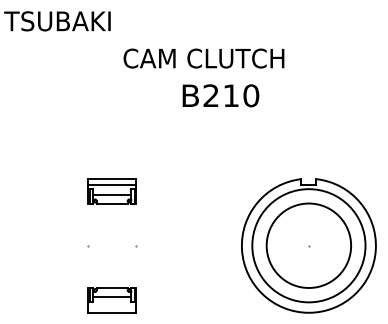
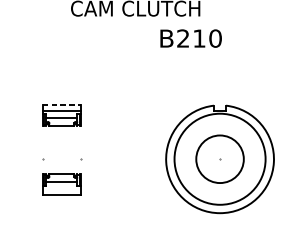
text: (220, 95) -> (190, 38), moved
line: (112, 178) -> (62, 105), solid -> dashed
circle: (308, 245) -> (219, 159), size x0.7
part: (111, 300) -> (61, 184), moved

